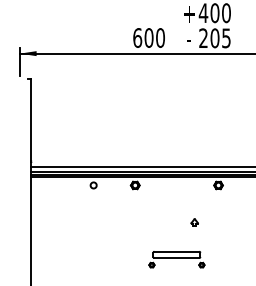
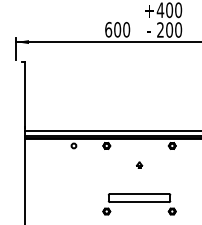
text: (226, 37) -> (178, 29), 205 -> 200
part: (194, 221) -> (139, 164), moved
part: (176, 259) -> (139, 204), size x1.67

